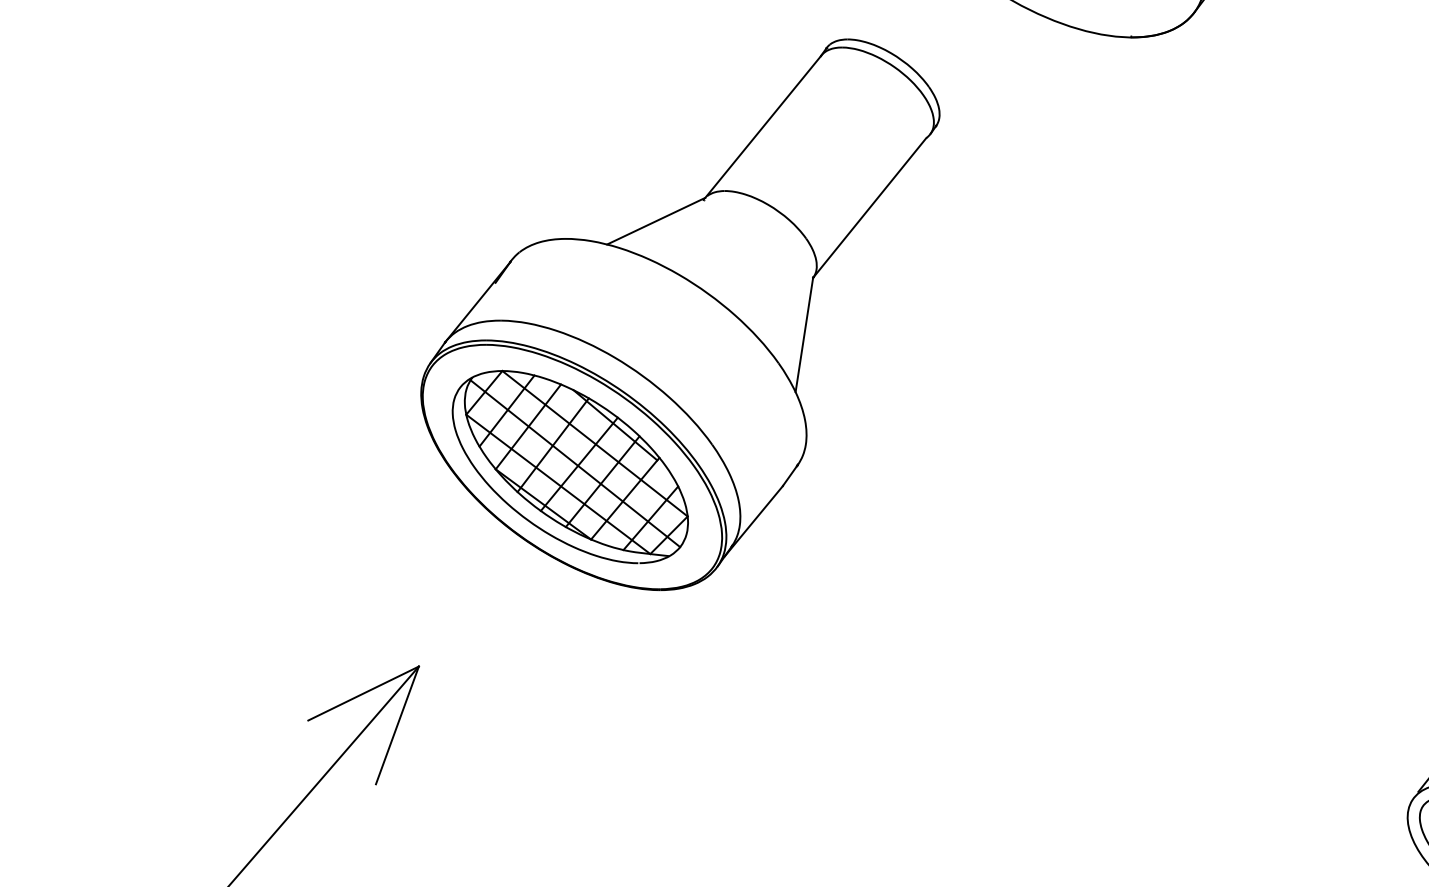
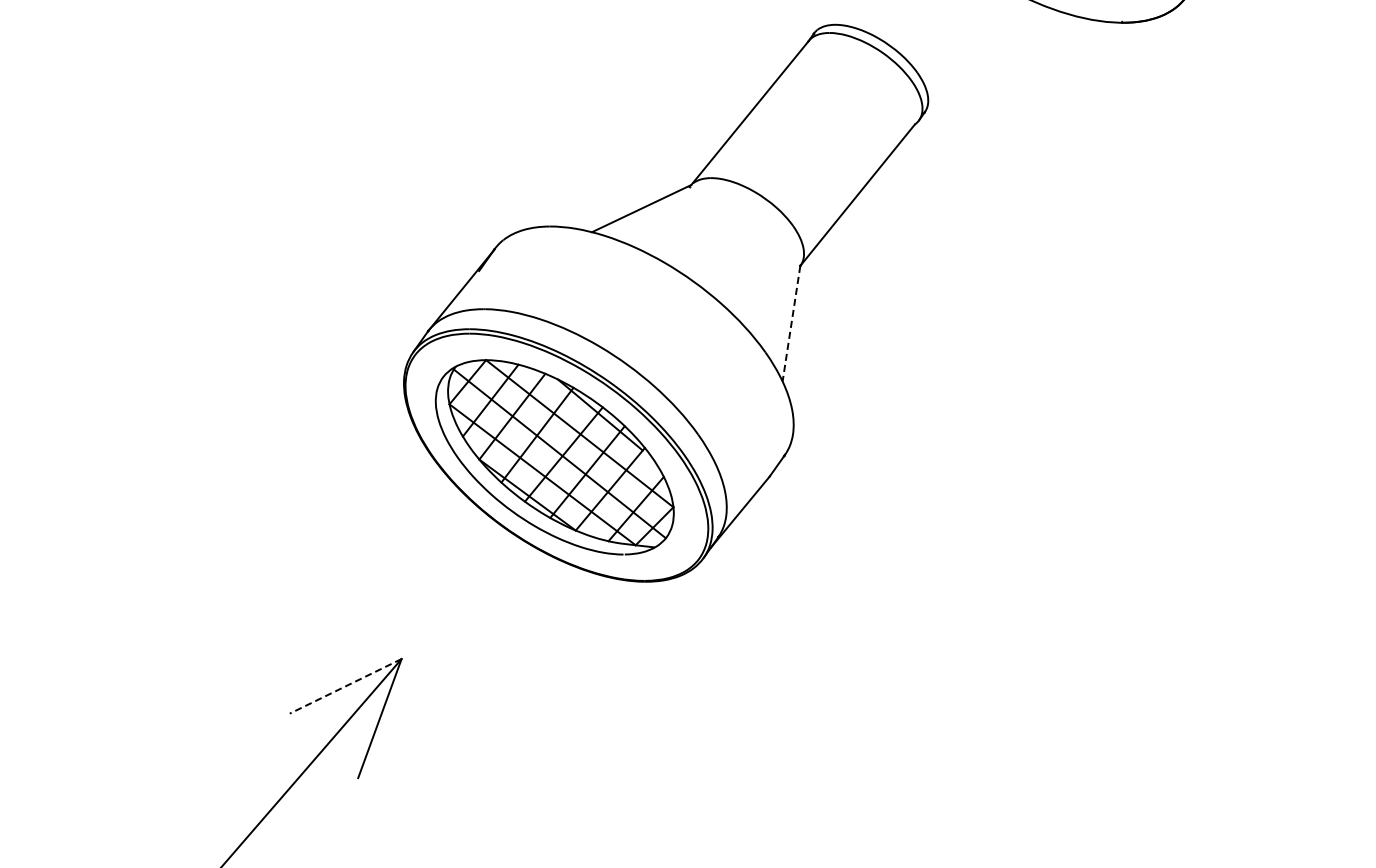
line: (804, 335) -> (791, 324), solid -> dashed
line: (363, 693) -> (345, 686), solid -> dashed

